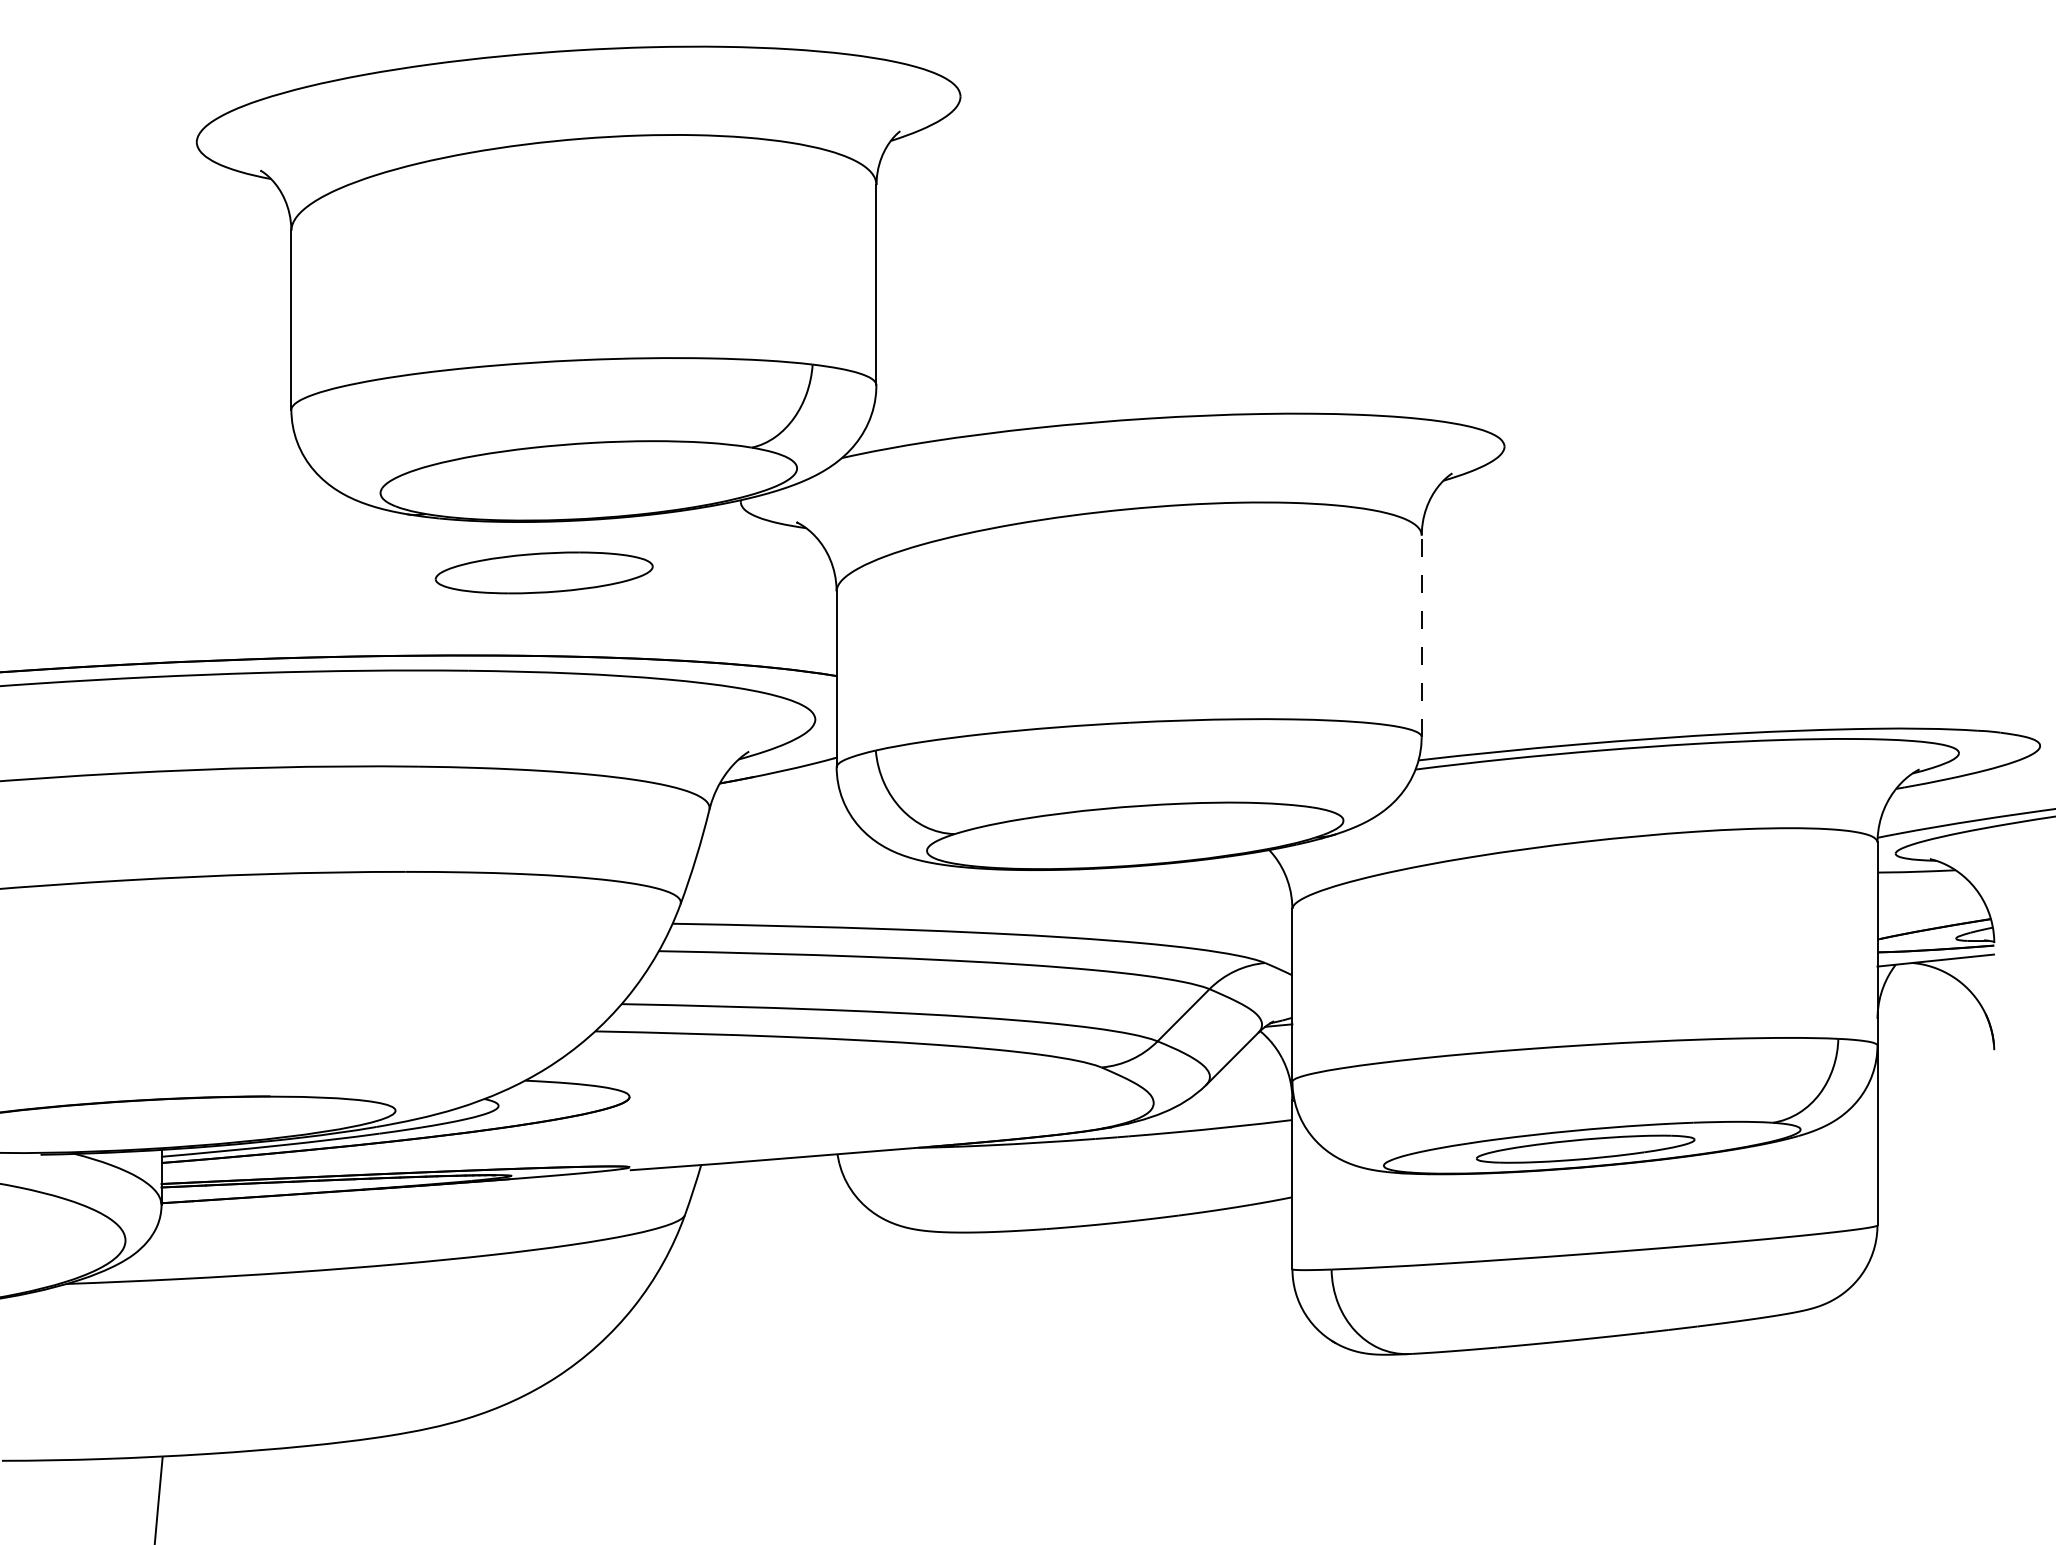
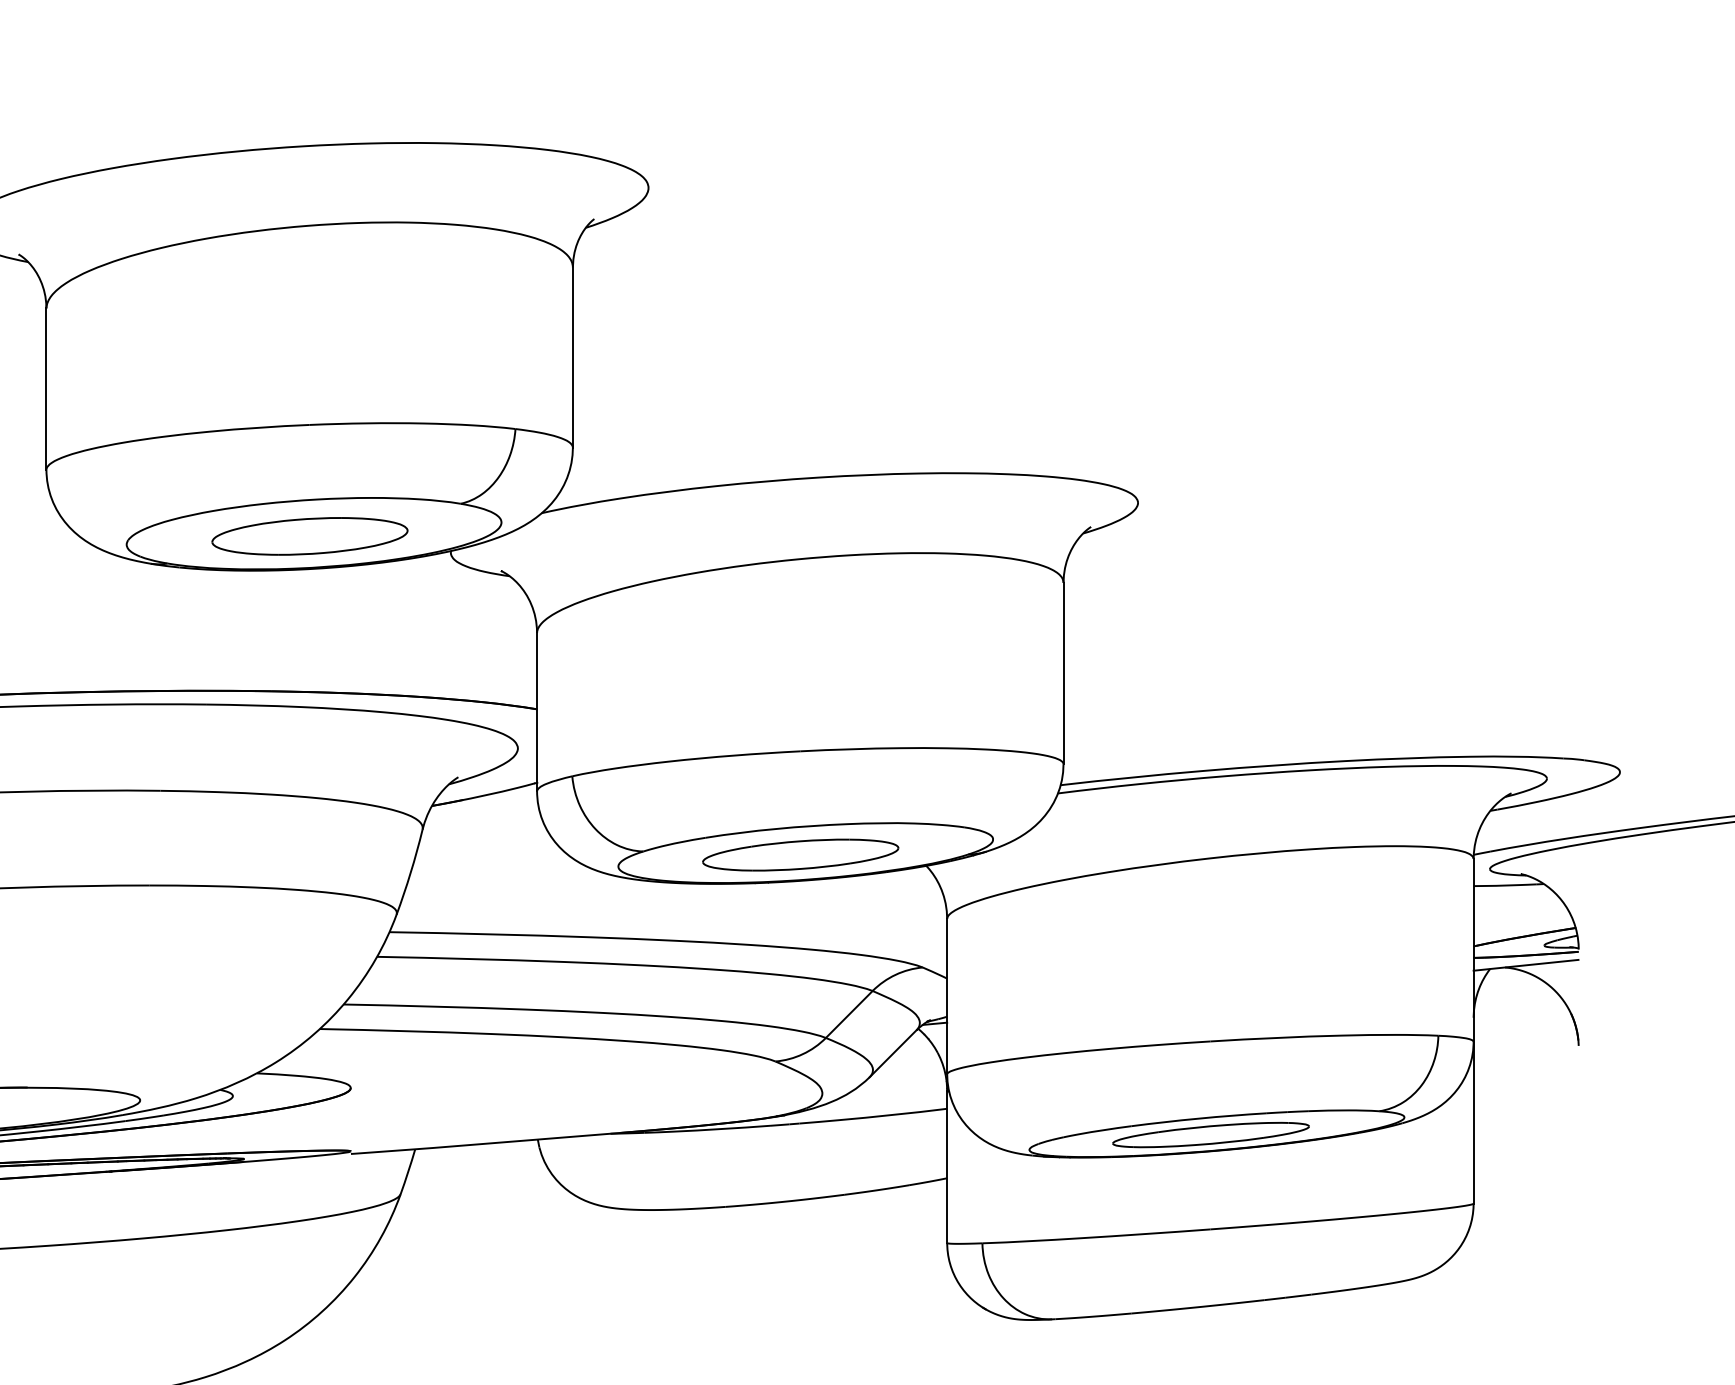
part: (543, 572) -> (309, 536), moved
line: (1421, 636) -> (1063, 673), dashed -> solid
part: (1129, 838) -> (800, 855), added

